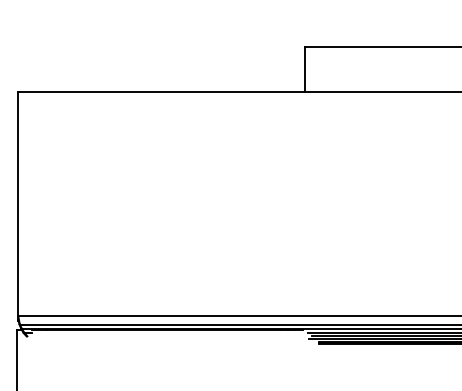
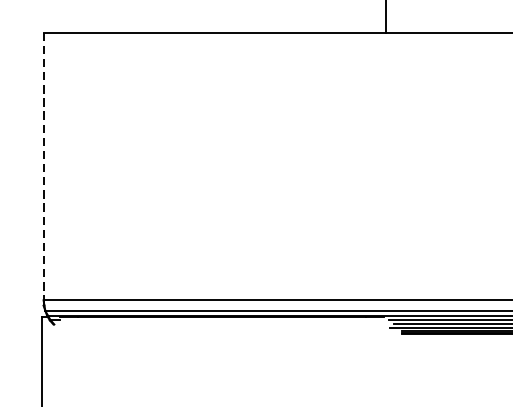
line: (18, 204) -> (43, 167), solid -> dashed

